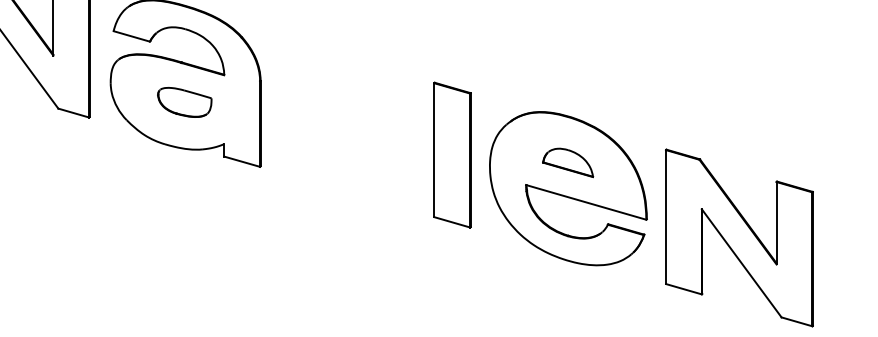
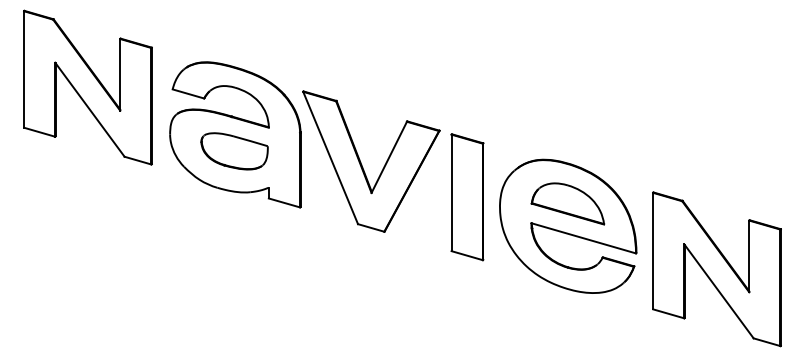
part: (184, 102) -> (234, 151), size x1.43
part: (331, 117) -> (362, 164), added
part: (567, 162) -> (567, 203), size x1.67

